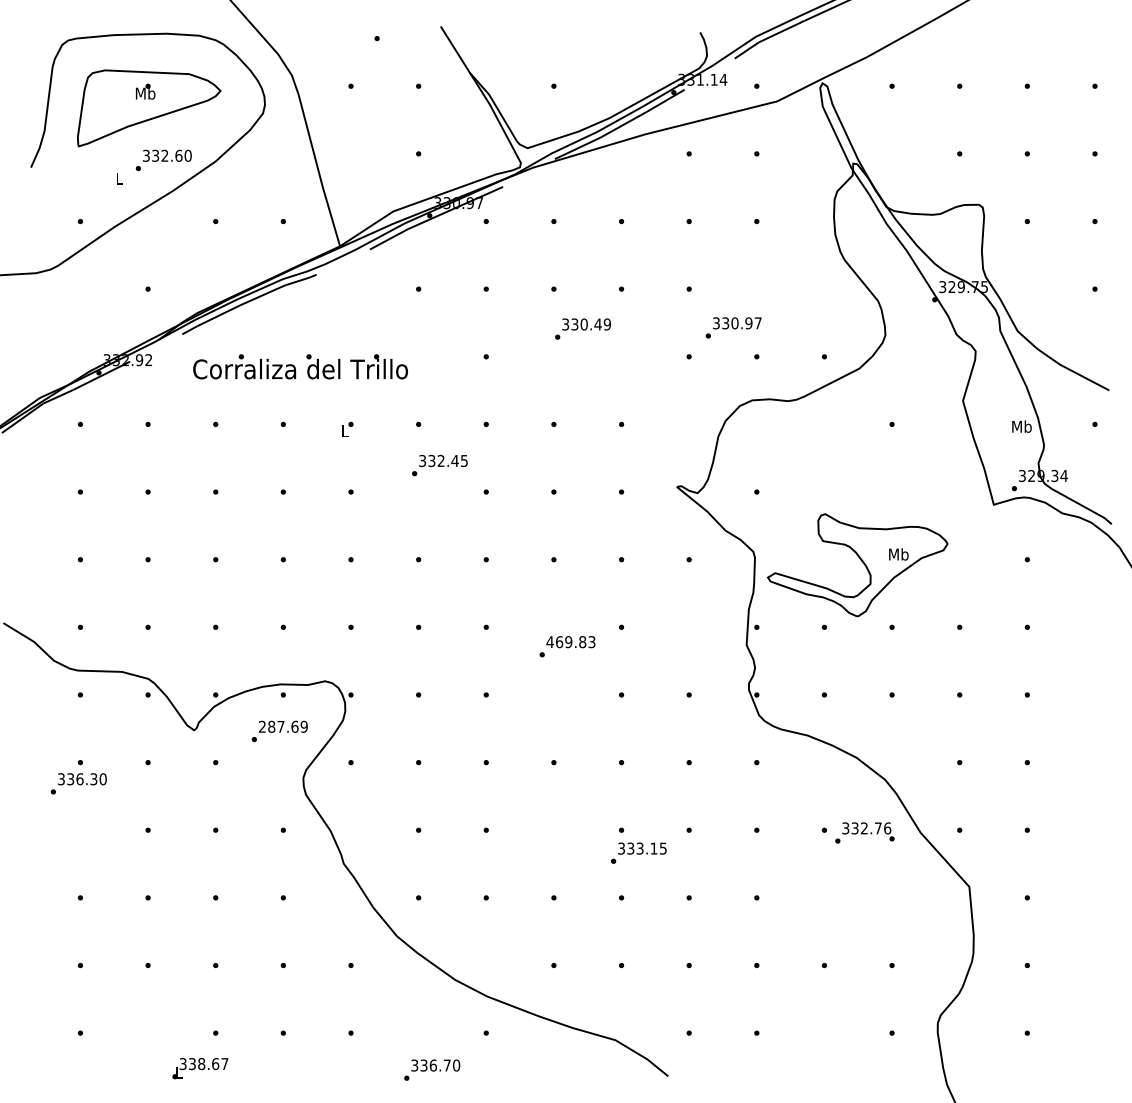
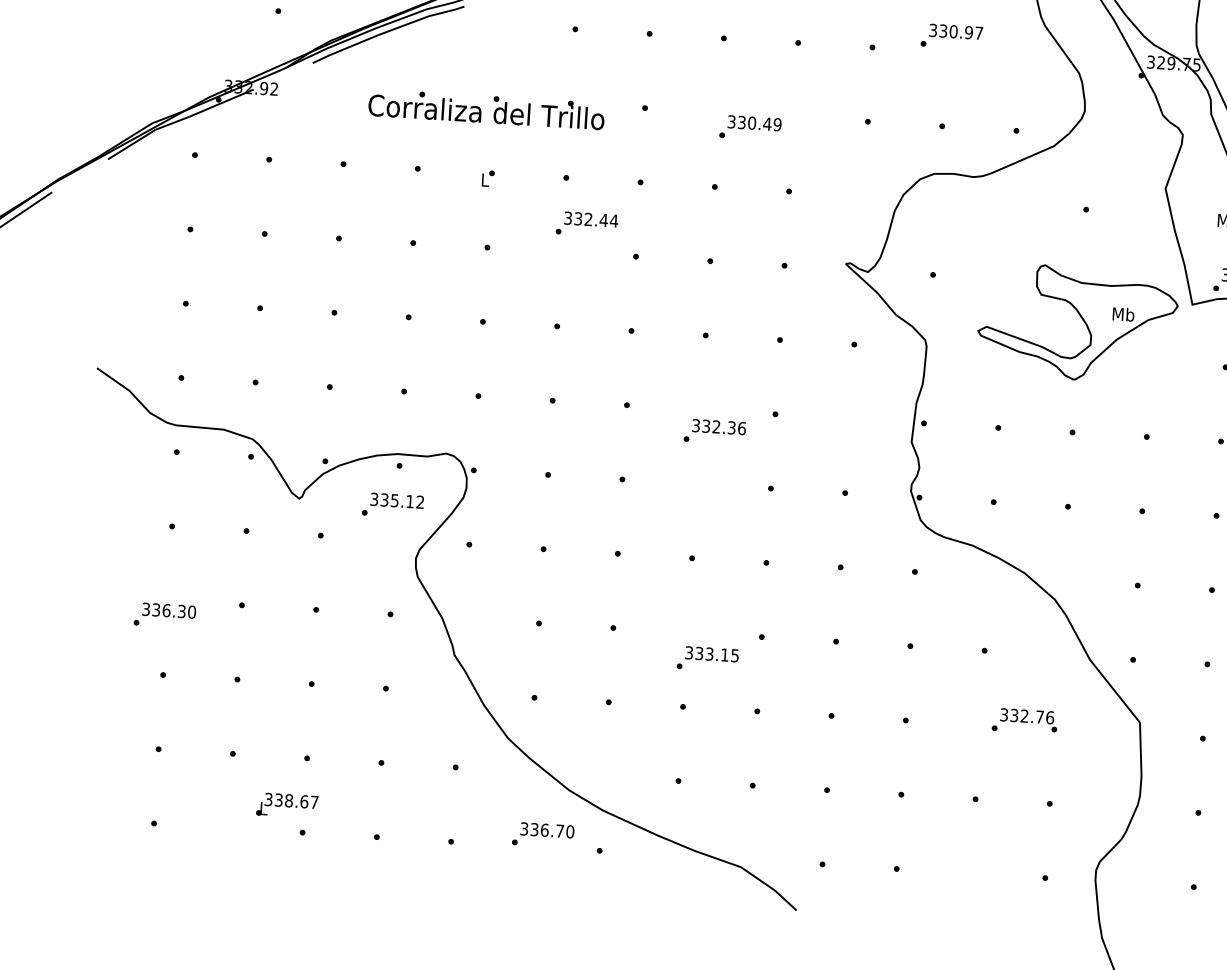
text: (733, 327) -> (951, 36), moved
text: (582, 328) -> (749, 127), moved
text: (300, 366) -> (486, 109), moved
text: (464, 461) -> (614, 221), 332.45 -> 332.44
part: (857, 565) -> (1077, 323), moved
text: (570, 642) -> (718, 427), 469.83 -> 332.36
text: (283, 726) -> (397, 500), 287.69 -> 335.12
text: (78, 783) -> (164, 615), moved
text: (864, 832) -> (1024, 720), moved
text: (638, 852) -> (707, 658), moved
text: (200, 1068) -> (287, 805), moved
text: (432, 1069) -> (543, 834), moved

